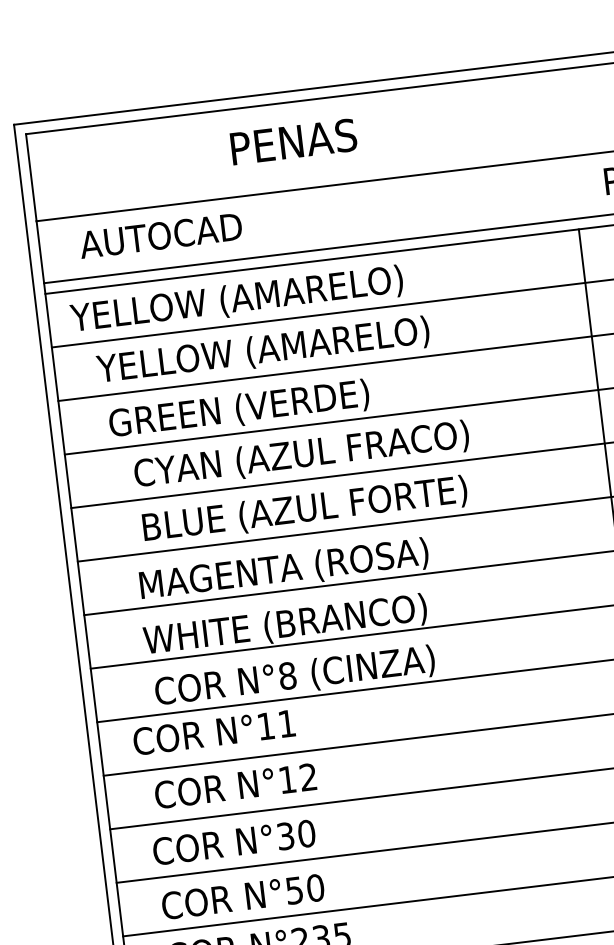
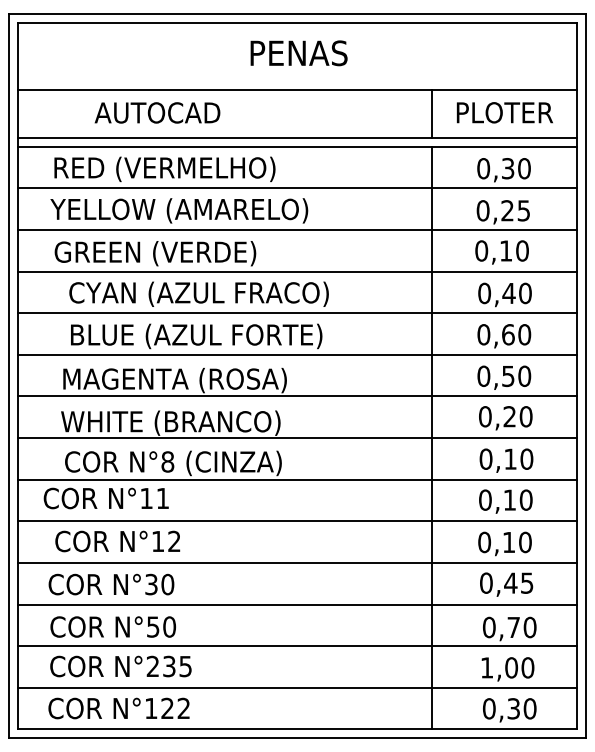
text: (293, 142) -> (298, 53), moved
line: (574, 187) -> (432, 114), added
text: (160, 235) -> (157, 112), moved
text: (236, 300) -> (163, 169), YELLOW (AMARELO) -> RED (VERMELHO)

